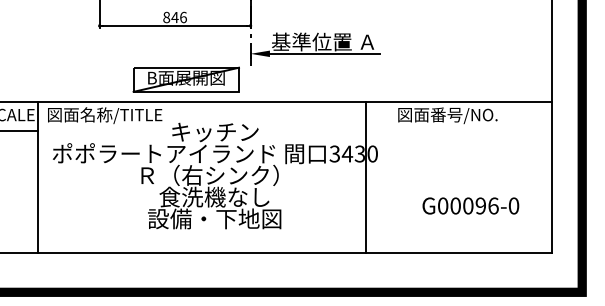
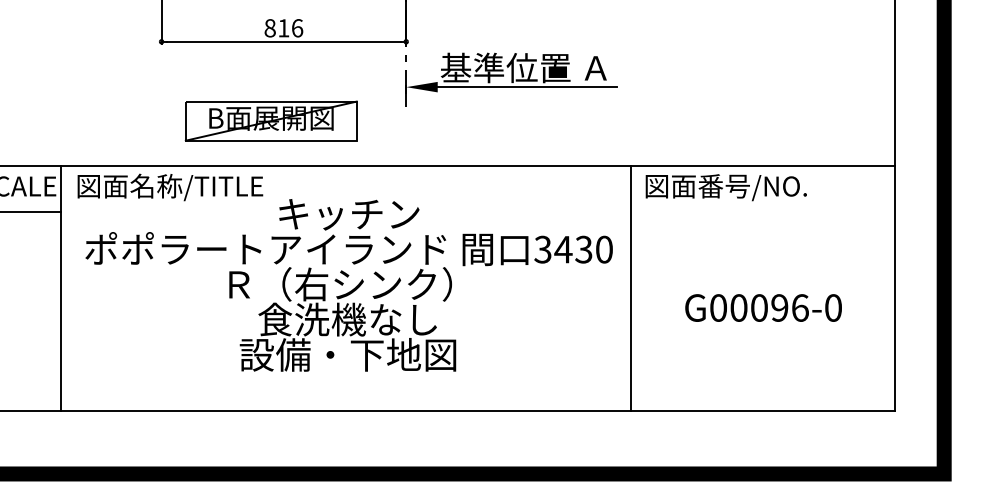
text: (174, 17) -> (282, 28), 846 -> 816
part: (185, 79) -> (269, 120), moved
line: (366, 177) -> (631, 287), moved
text: (470, 205) -> (762, 307), moved

